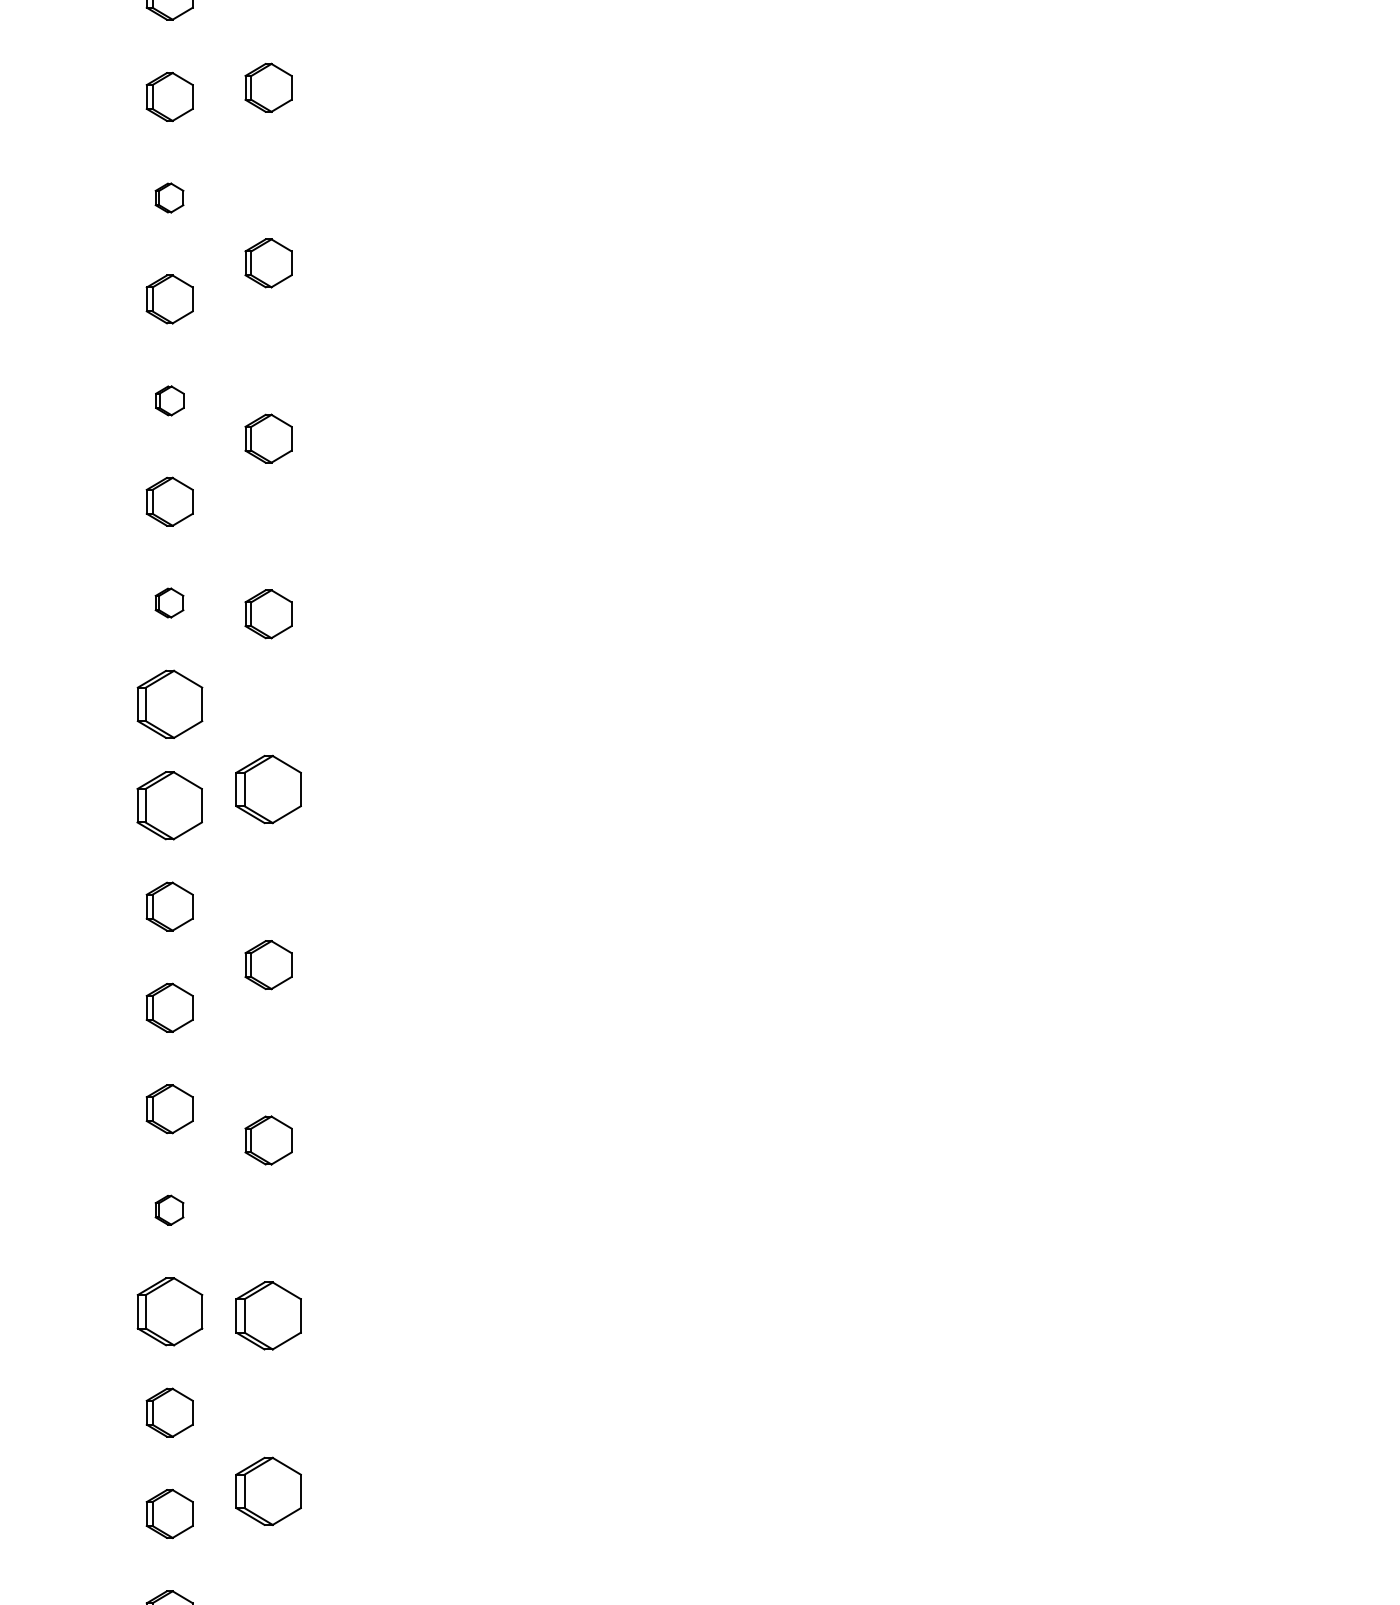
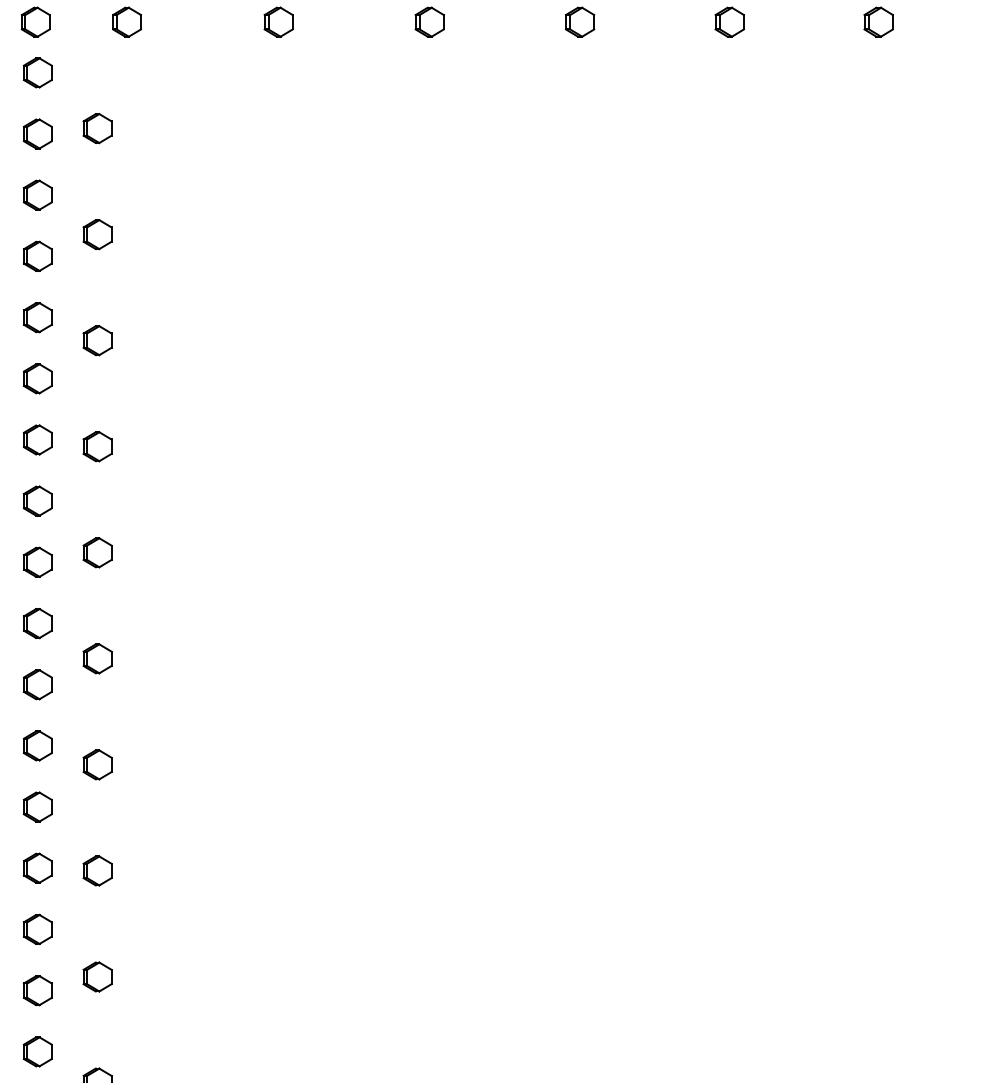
part: (169, 196) -> (37, 194), size x1.67
part: (169, 400) -> (37, 317), size x1.67
part: (169, 602) -> (37, 439), size x1.67
part: (169, 703) -> (37, 500), size x0.71
part: (268, 789) -> (97, 552), size x0.71
part: (169, 804) -> (37, 561), size x0.71
part: (169, 1209) -> (37, 806), size x1.67
part: (169, 1310) -> (37, 867), size x0.71
part: (268, 1315) -> (97, 870), size x0.71
part: (268, 1490) -> (97, 976), size x0.71

